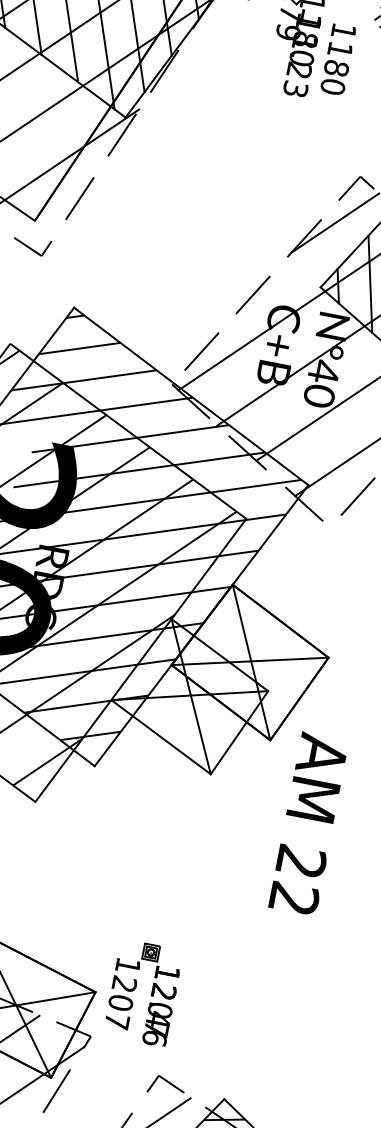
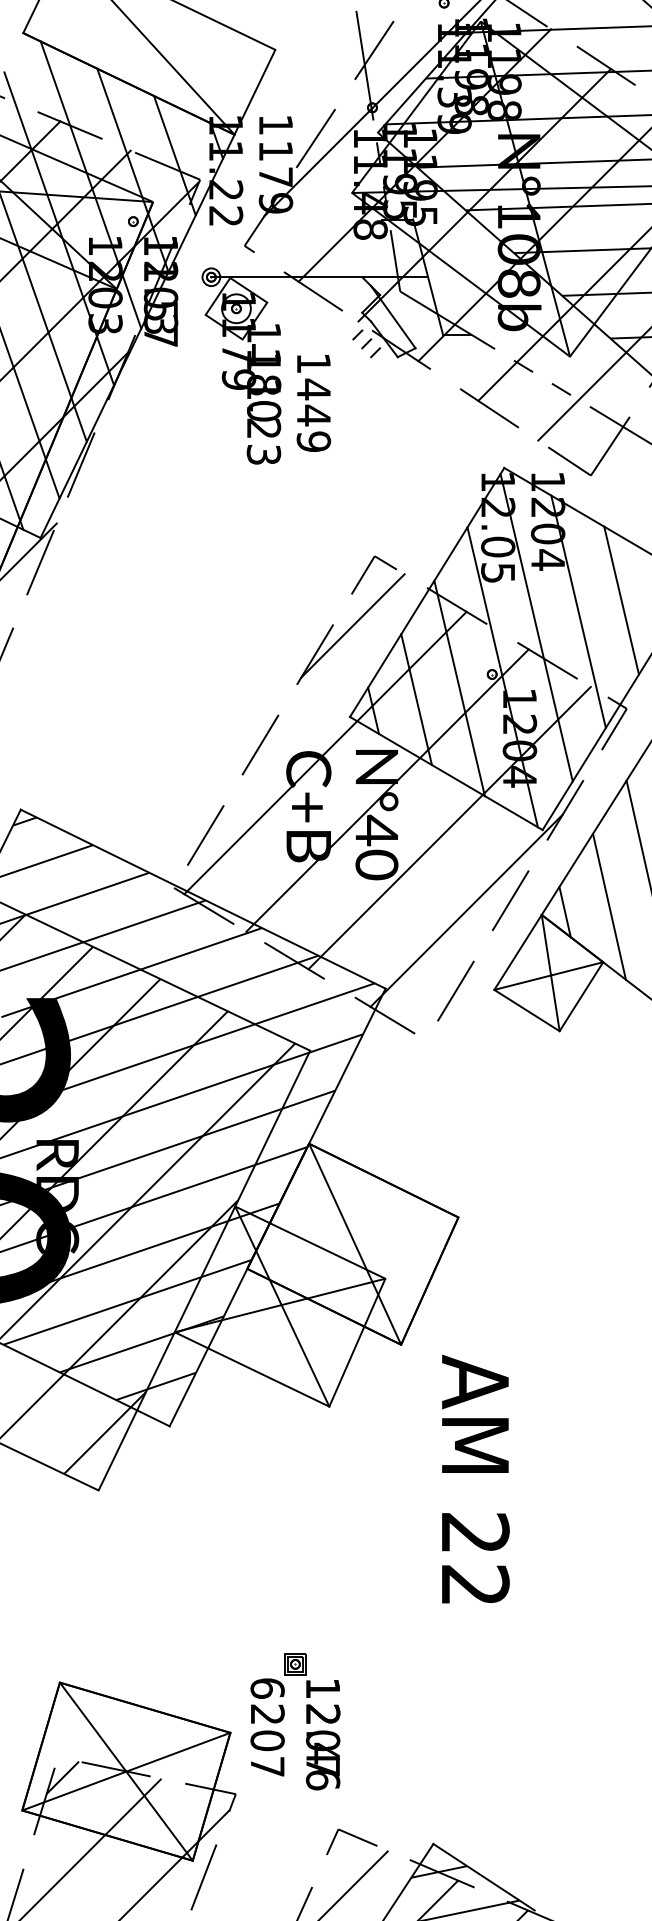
text: (336, 68) -> (313, 415), 1180 -> 1449
line: (249, 660) -> (352, 1242), removed
text: (308, 823) -> (475, 1478), moved
text: (127, 965) -> (267, 1688), 1207 -> 6207

